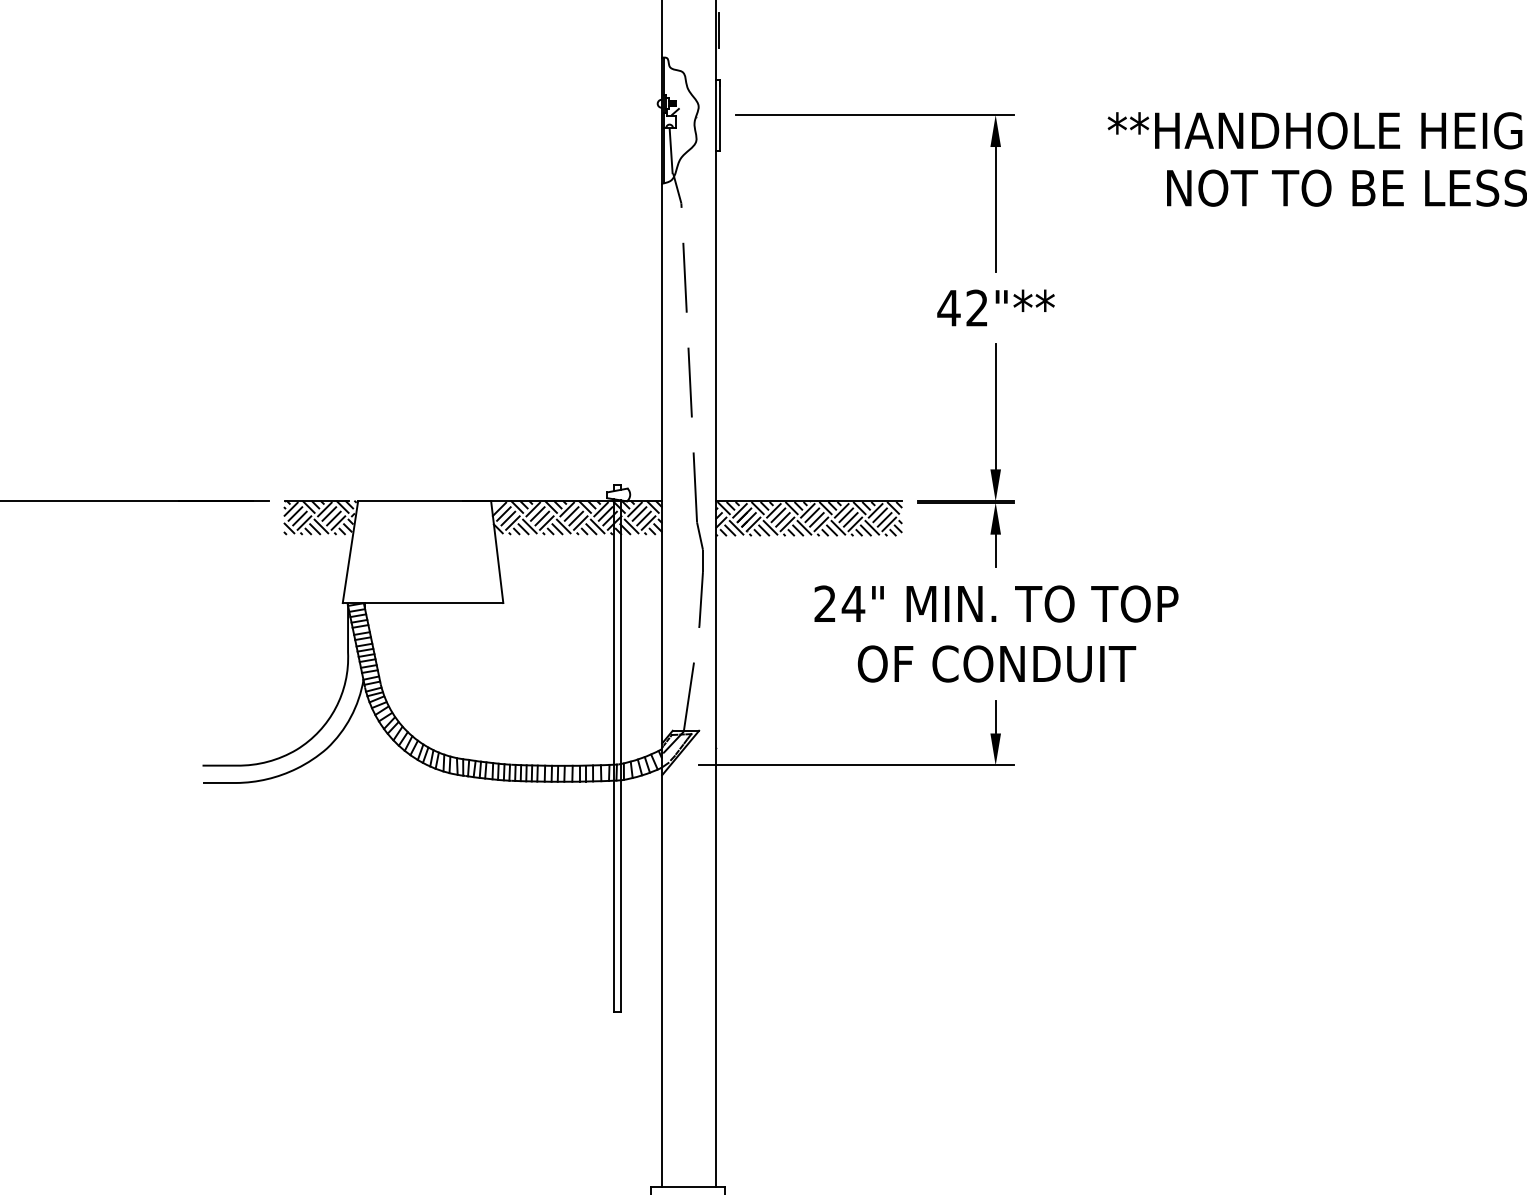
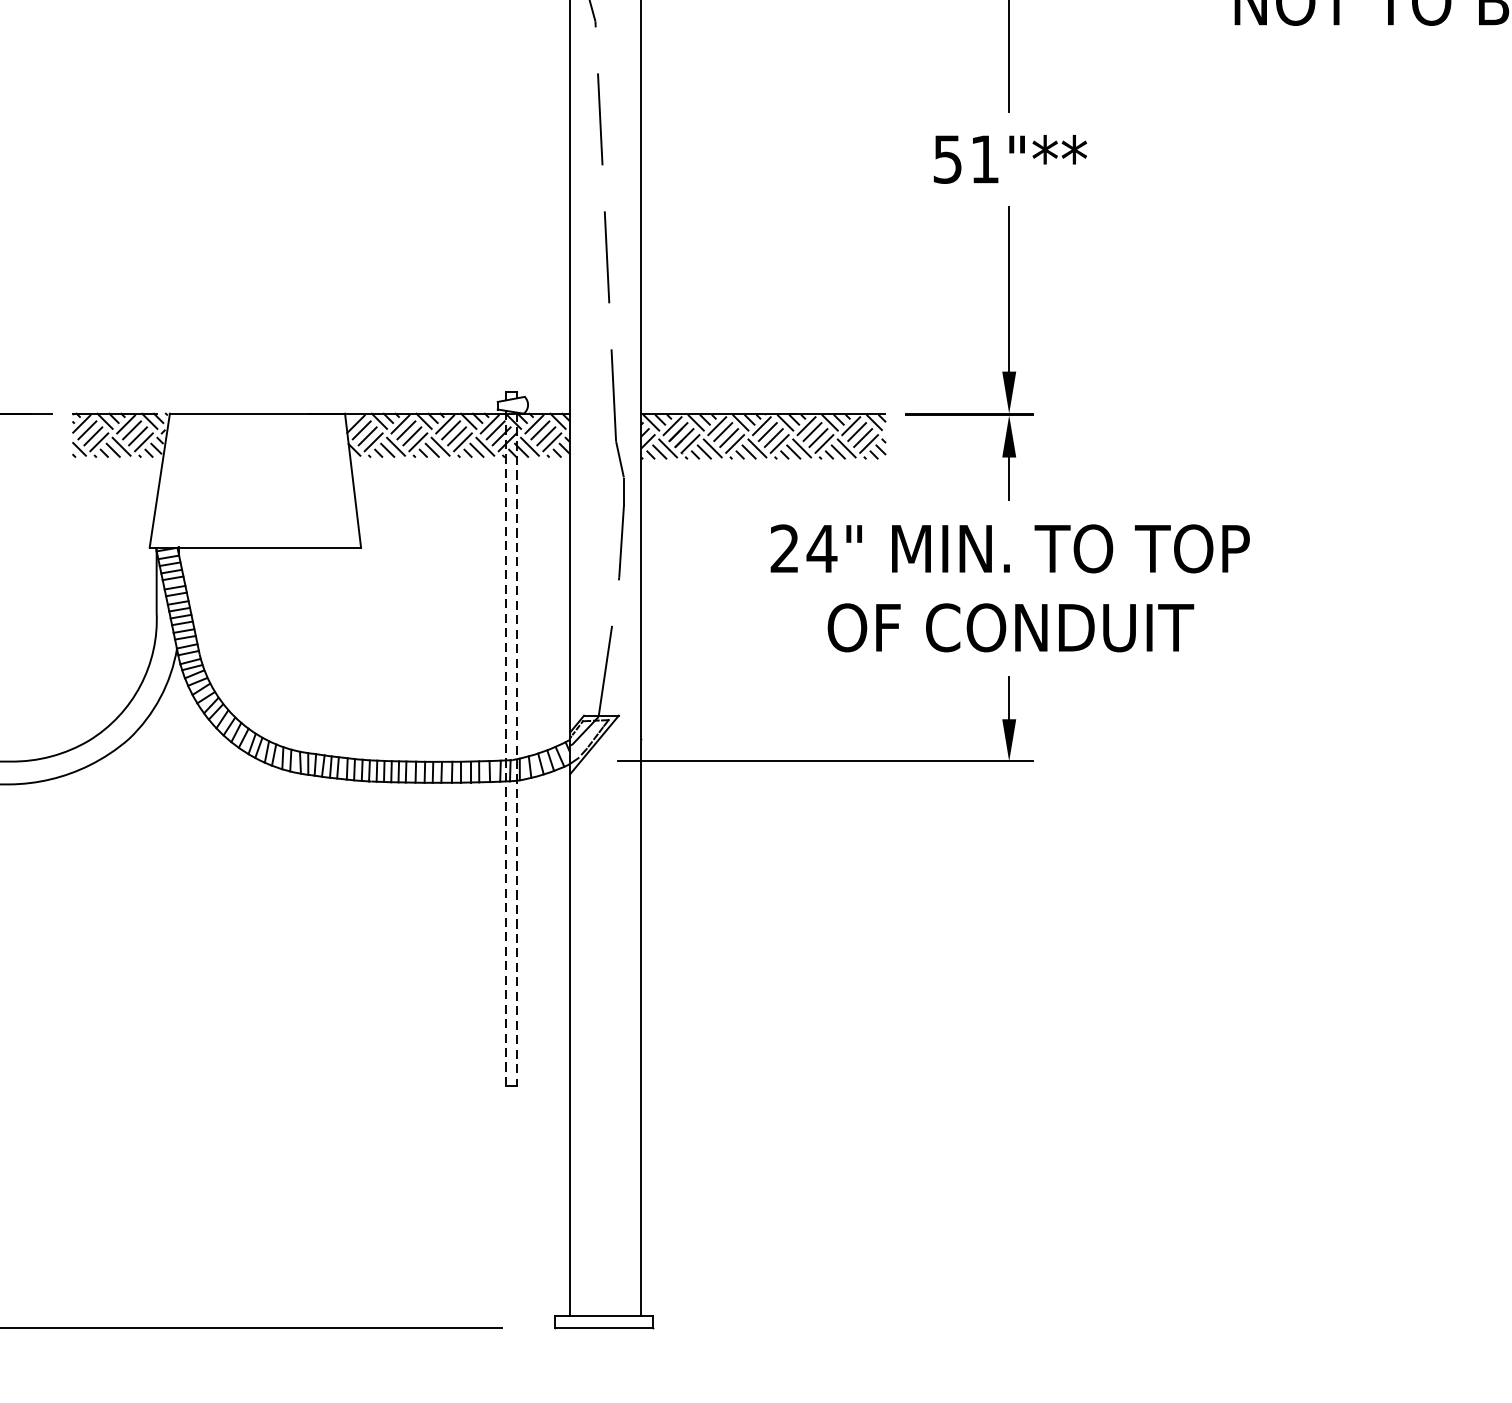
text: (962, 307) -> (965, 158), 42"** -> 51"**
line: (613, 755) -> (506, 748), solid -> dashed
line: (621, 756) -> (516, 749), solid -> dashed

